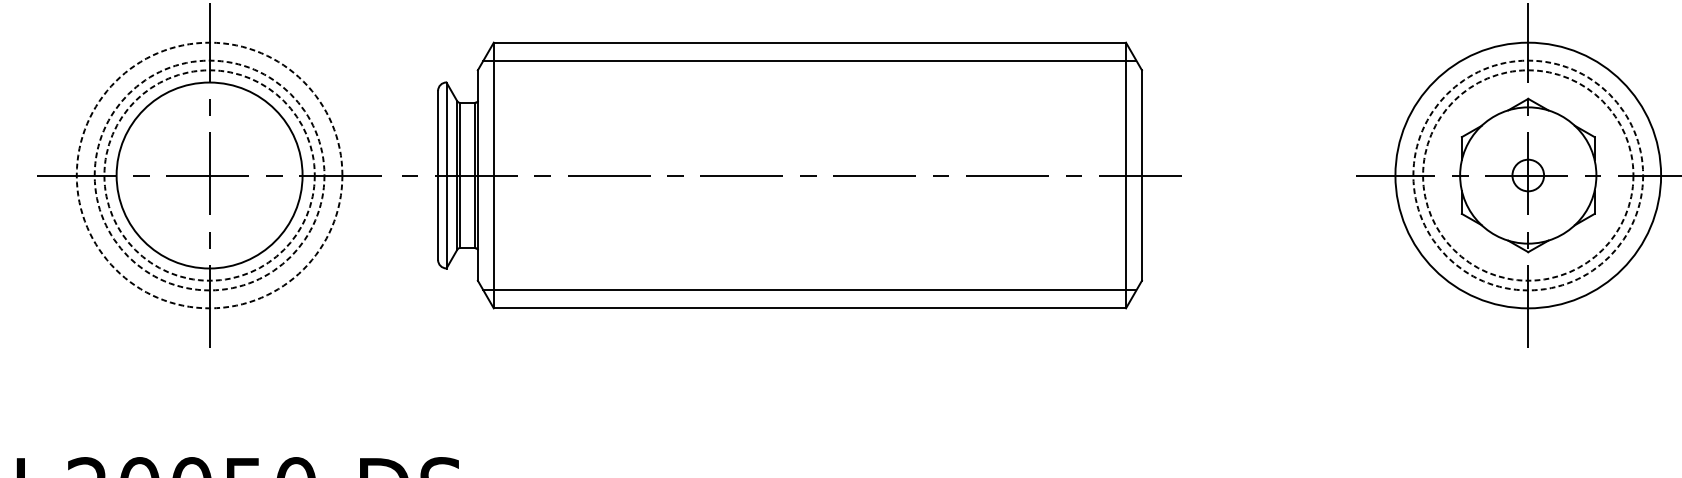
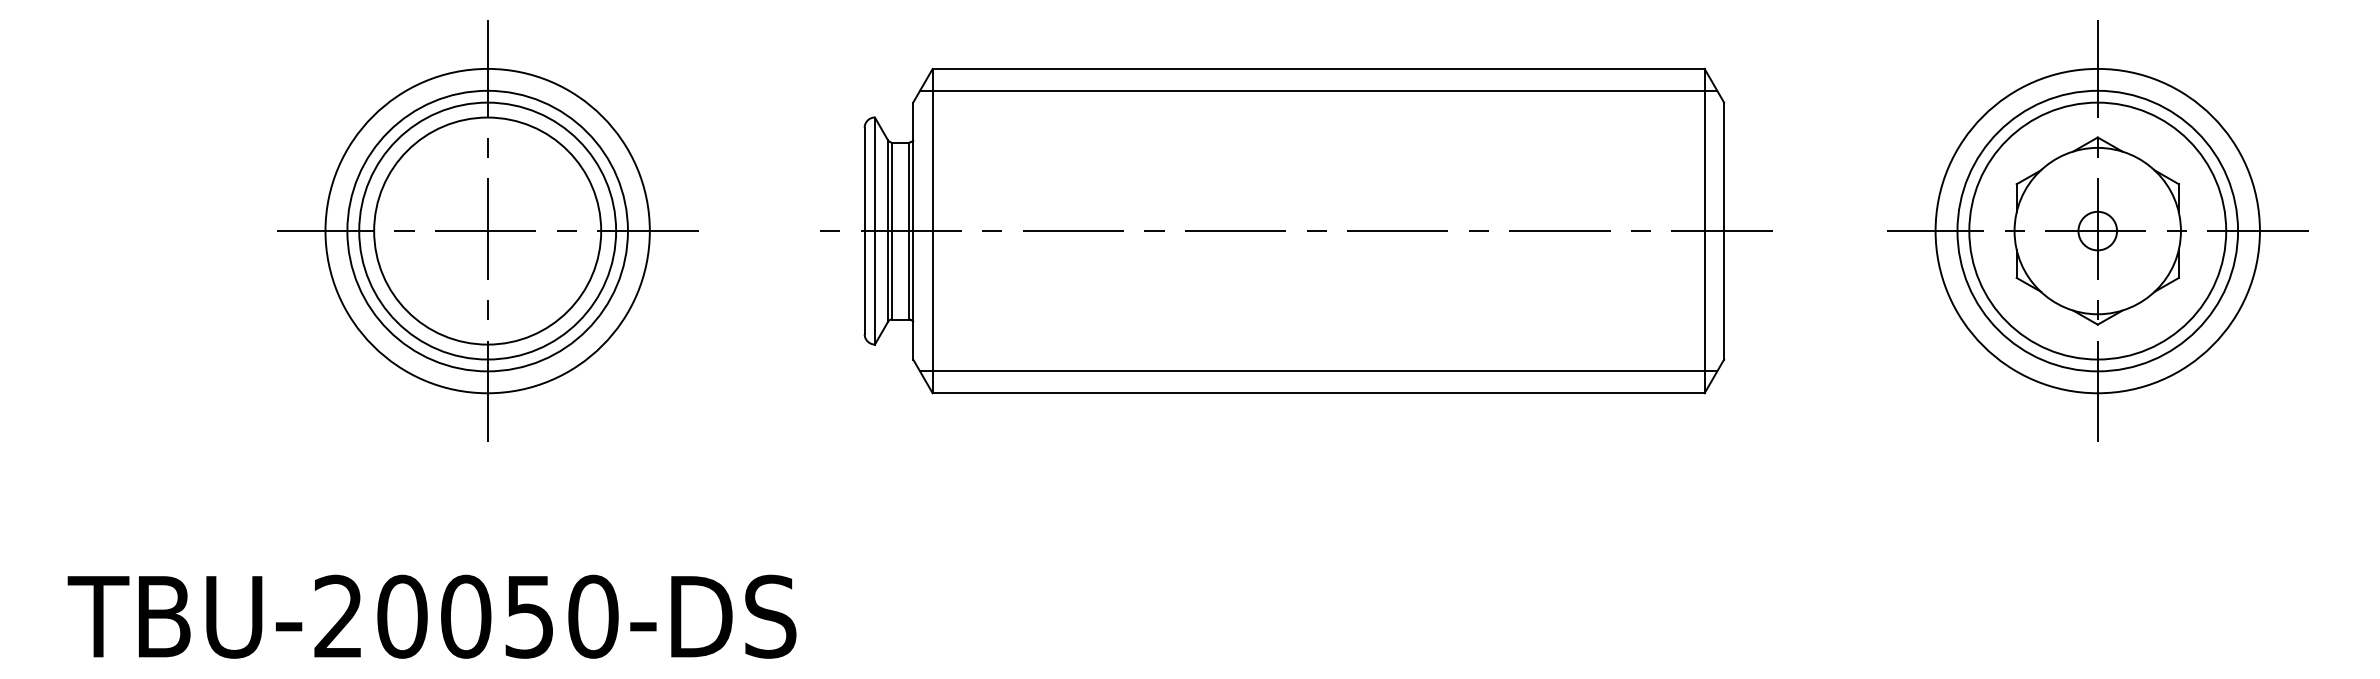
circle: (209, 175) -> (487, 230), dashed -> solid
circle: (209, 175) -> (487, 230), dashed -> solid
circle: (209, 175) -> (487, 230), dashed -> solid
part: (791, 175) -> (1296, 230), moved
circle: (1528, 175) -> (2097, 230), dashed -> solid
circle: (1528, 175) -> (2097, 230), dashed -> solid

